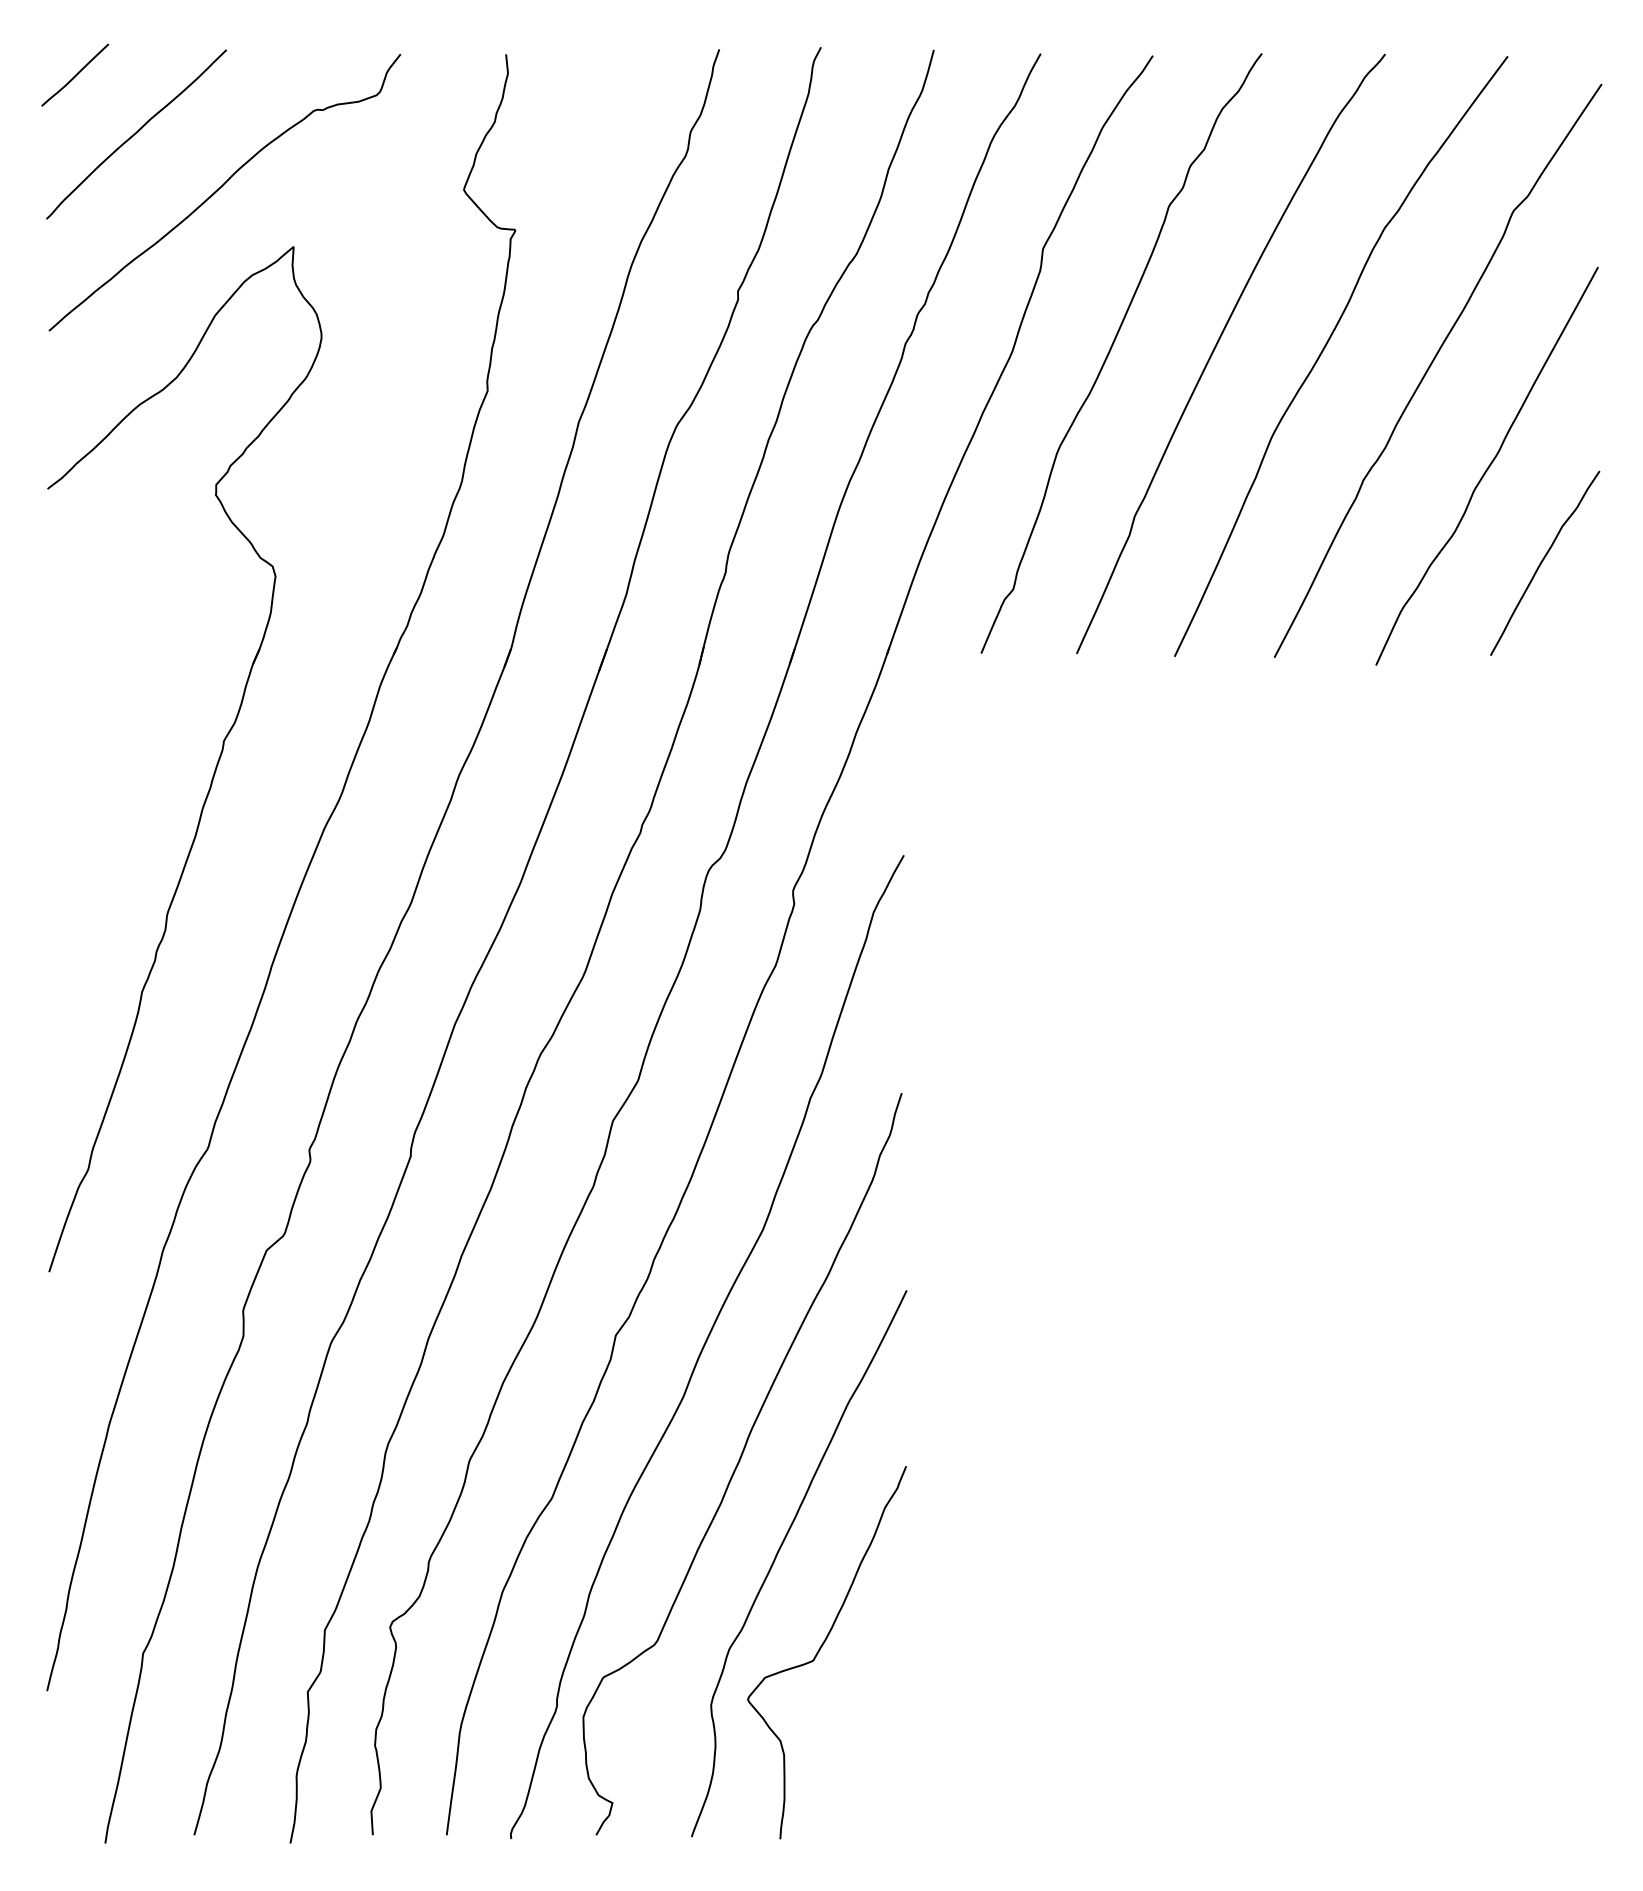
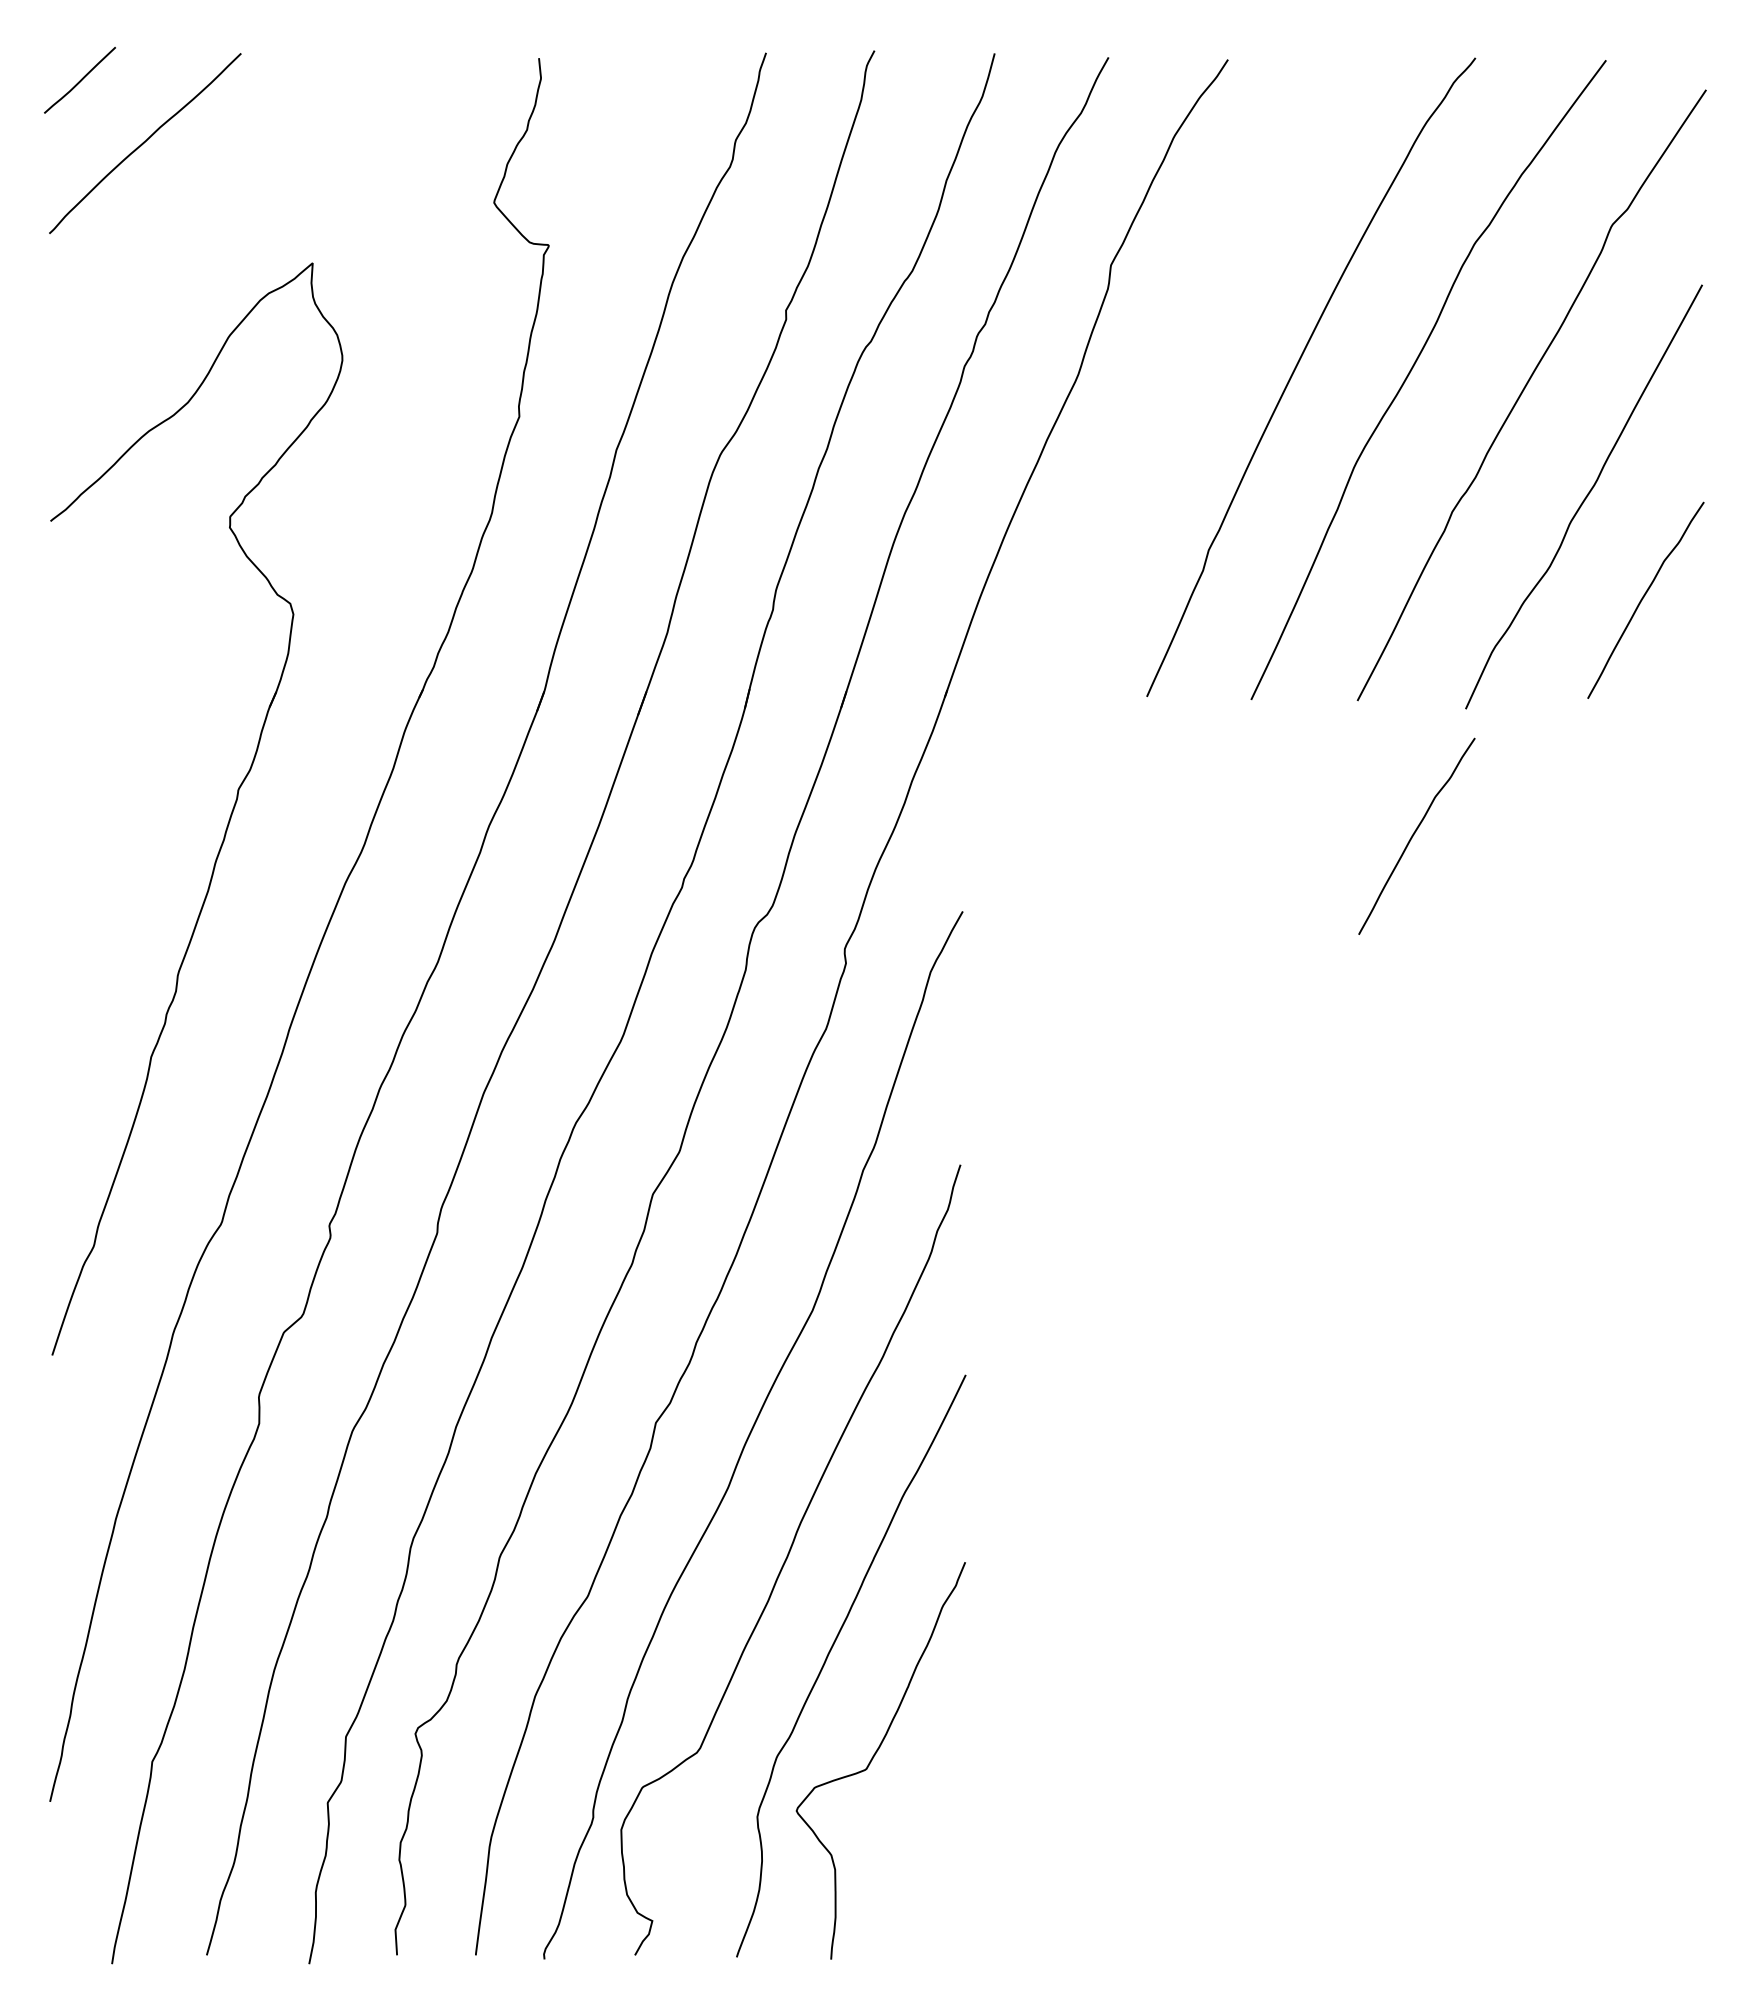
curve: (221, 187) -> (235, 200), removed
curve: (1112, 348) -> (1184, 371), removed
curve: (1328, 782) -> (1415, 833), added

